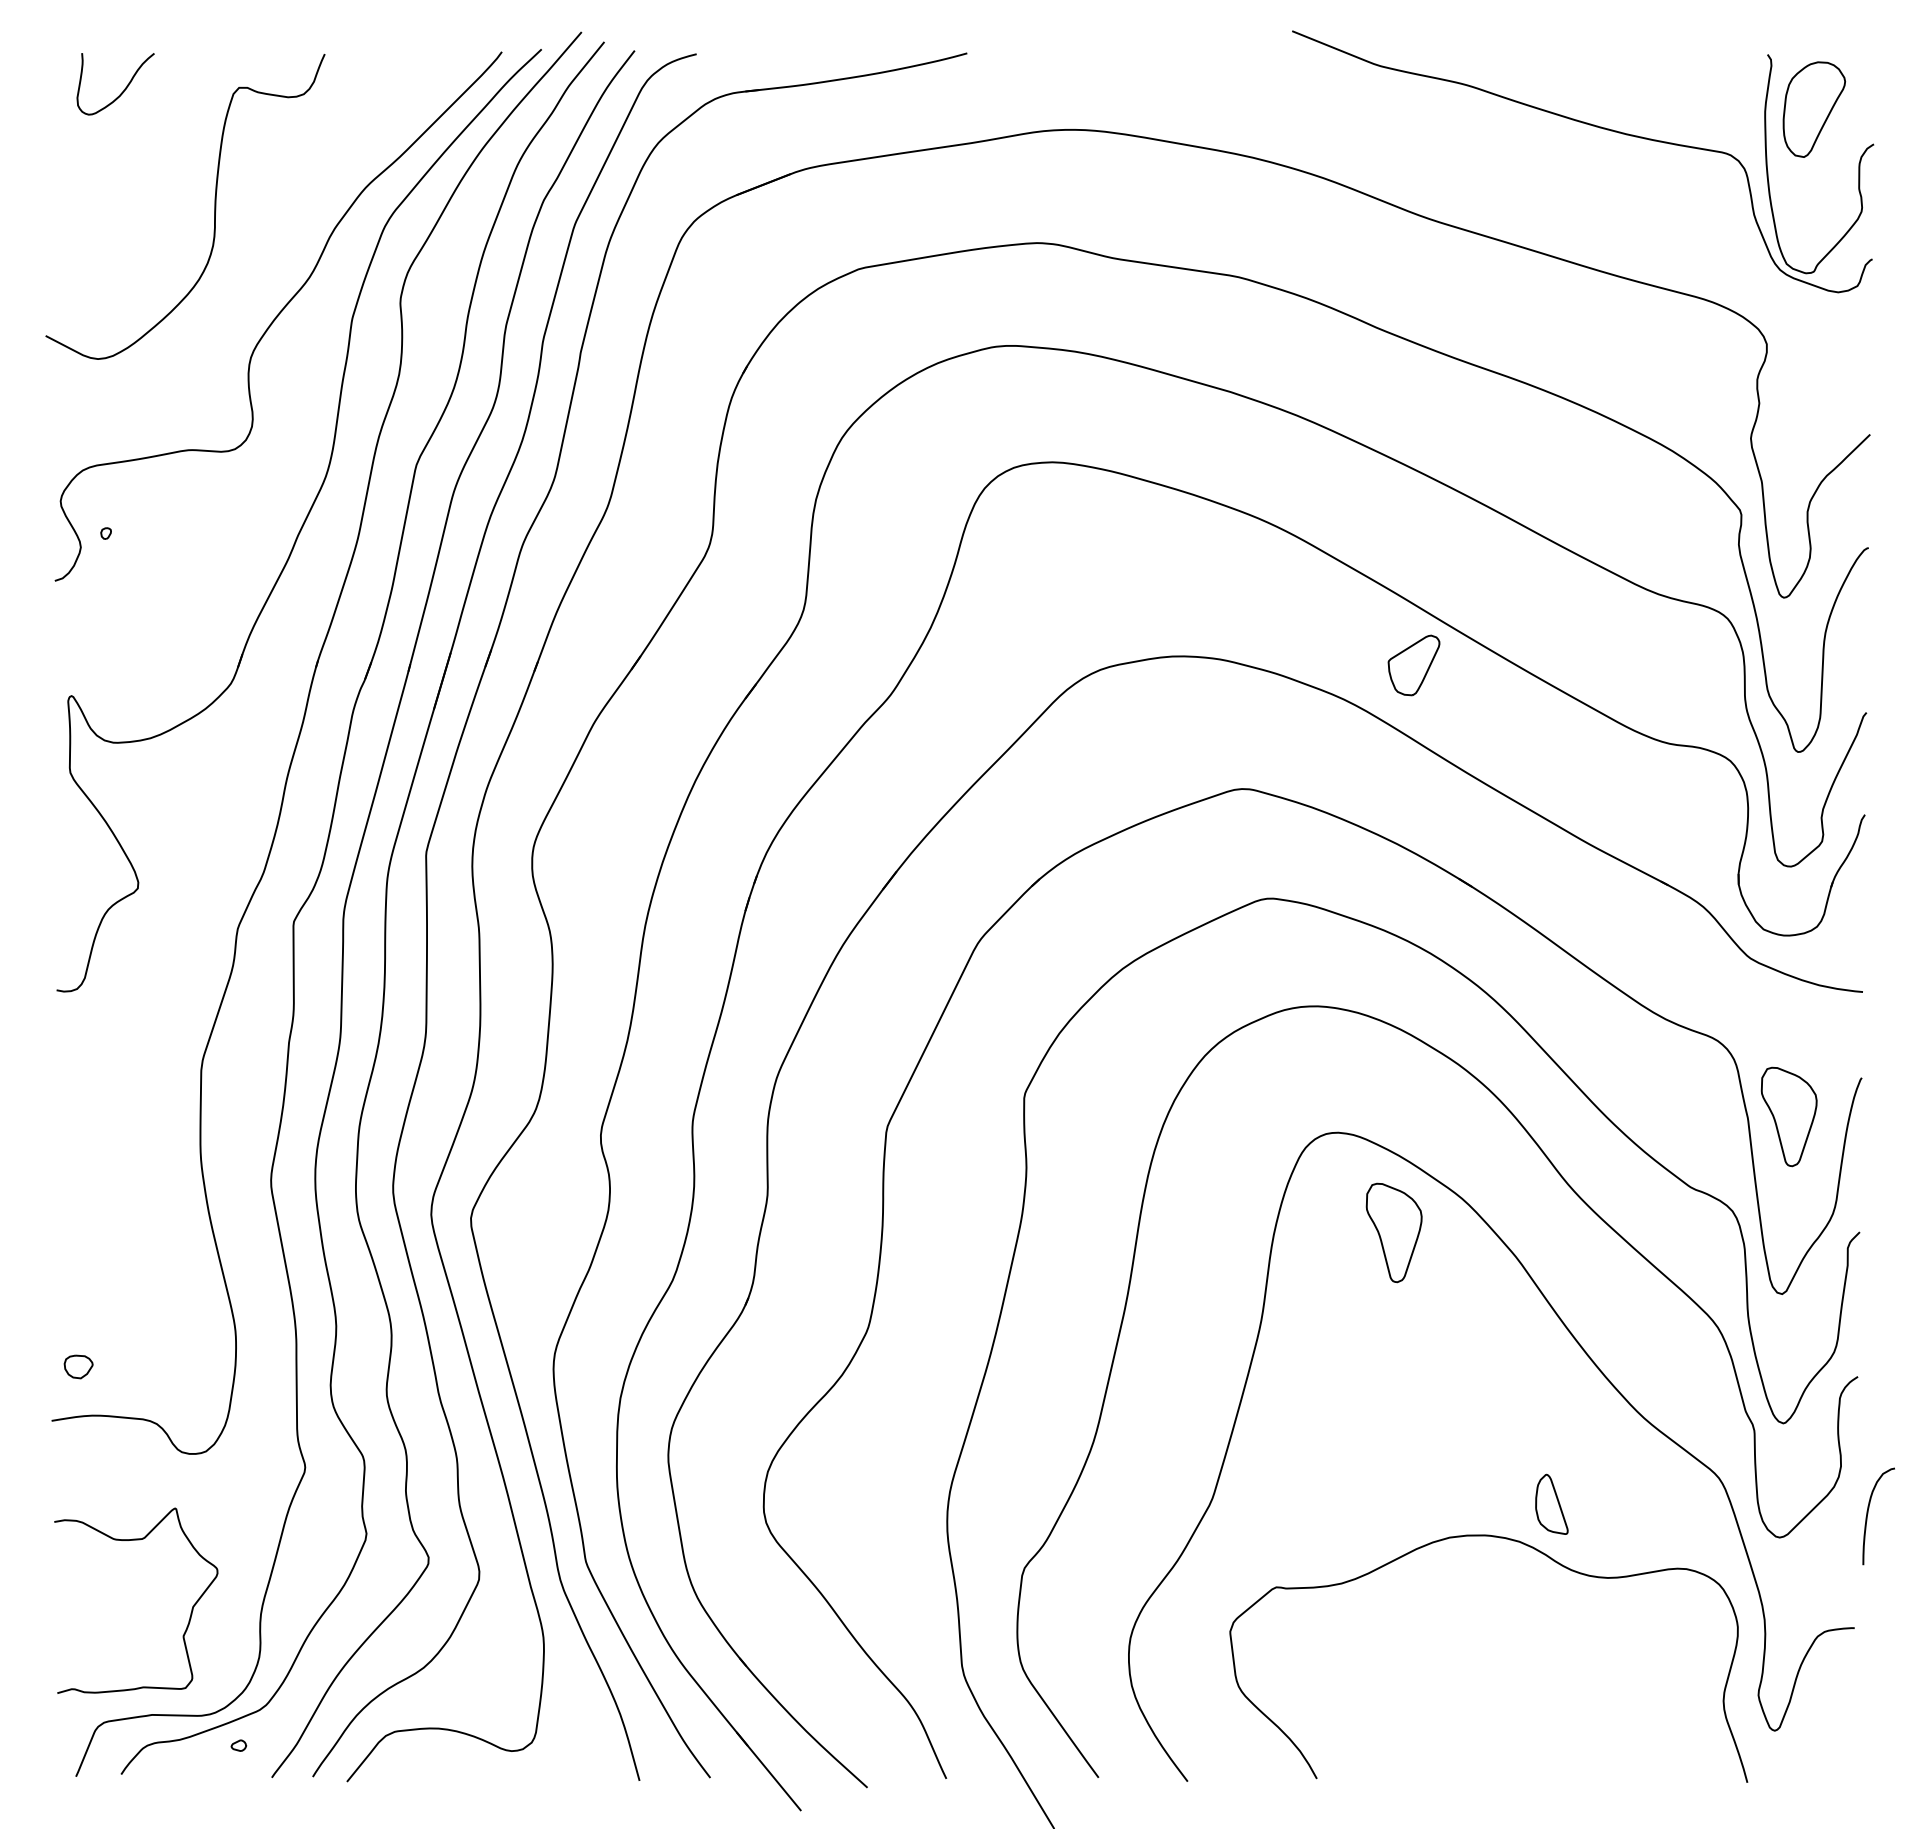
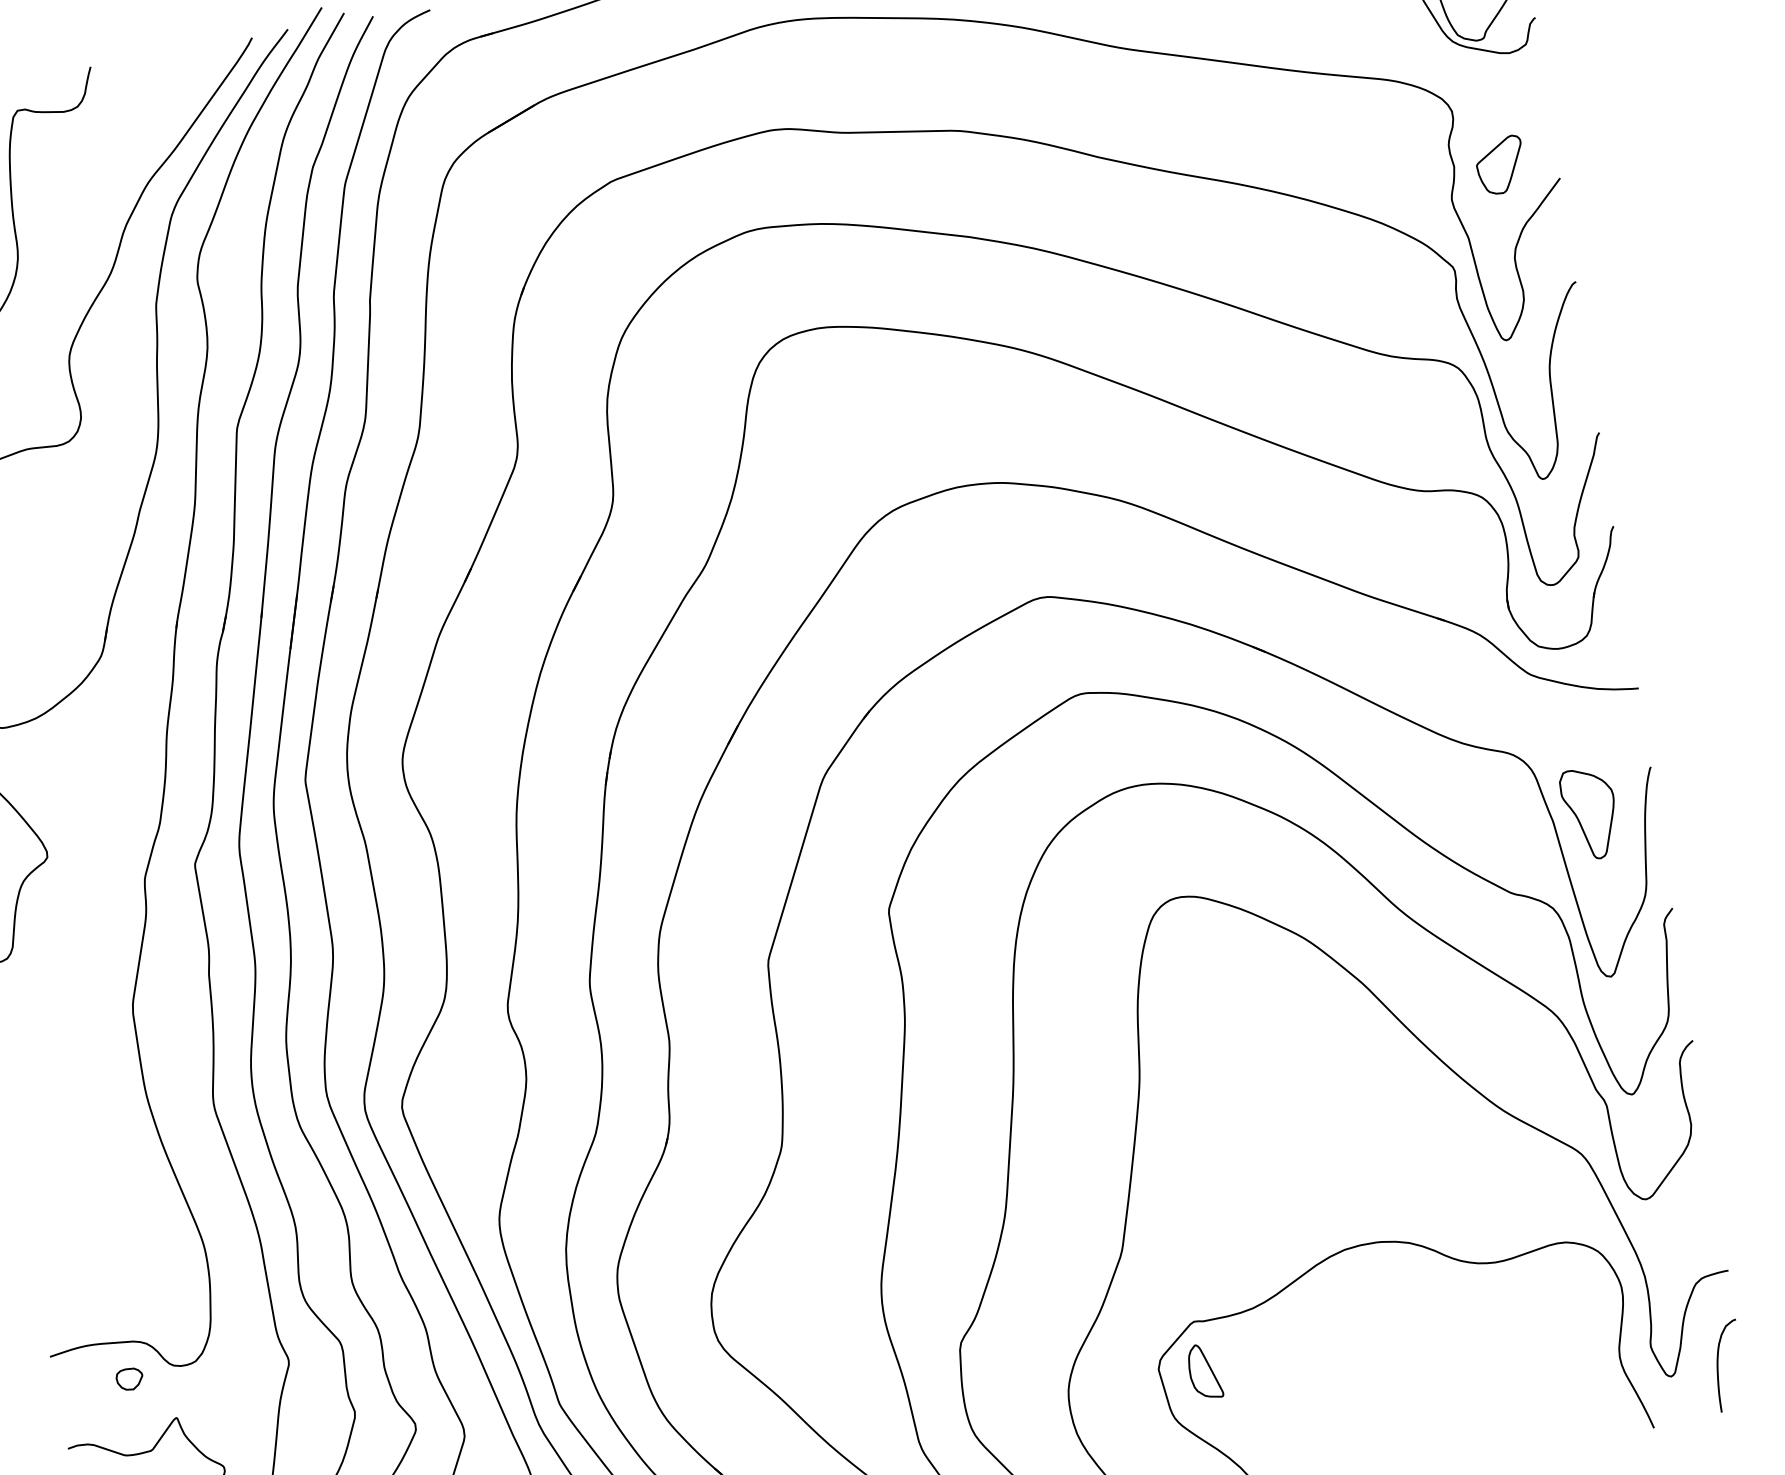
part: (1413, 665) -> (1500, 165), moved
part: (1393, 1232) -> (1246, 979), removed
part: (78, 1366) -> (129, 1378), moved
part: (1551, 1503) -> (1204, 1370), moved
curve: (1868, 1514) -> (1718, 1365), moved

